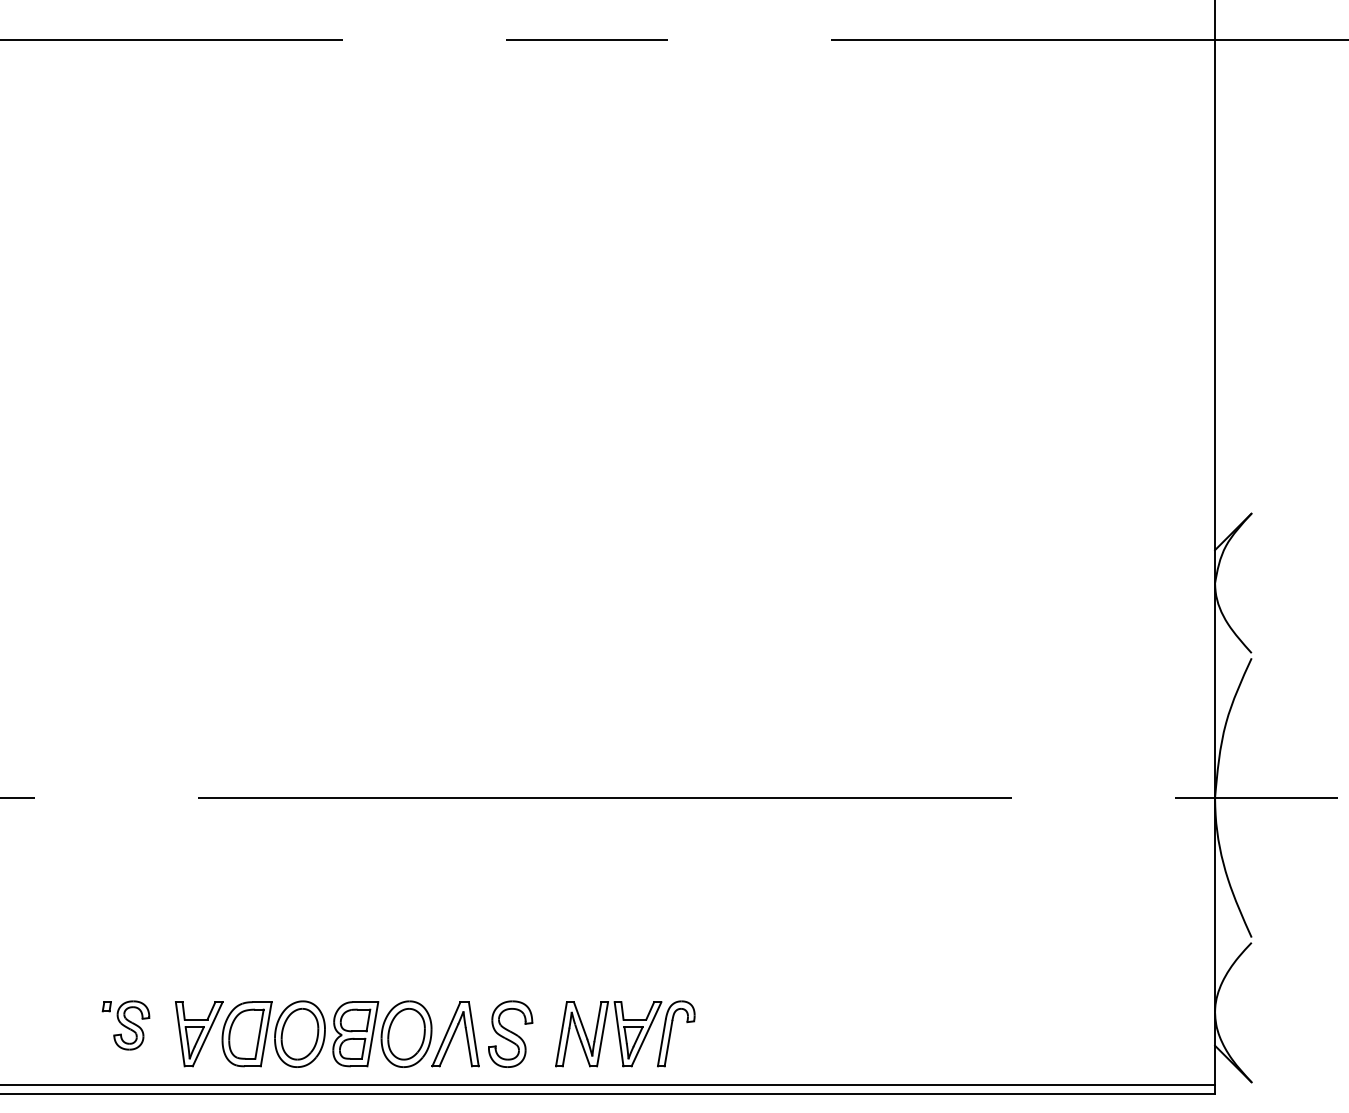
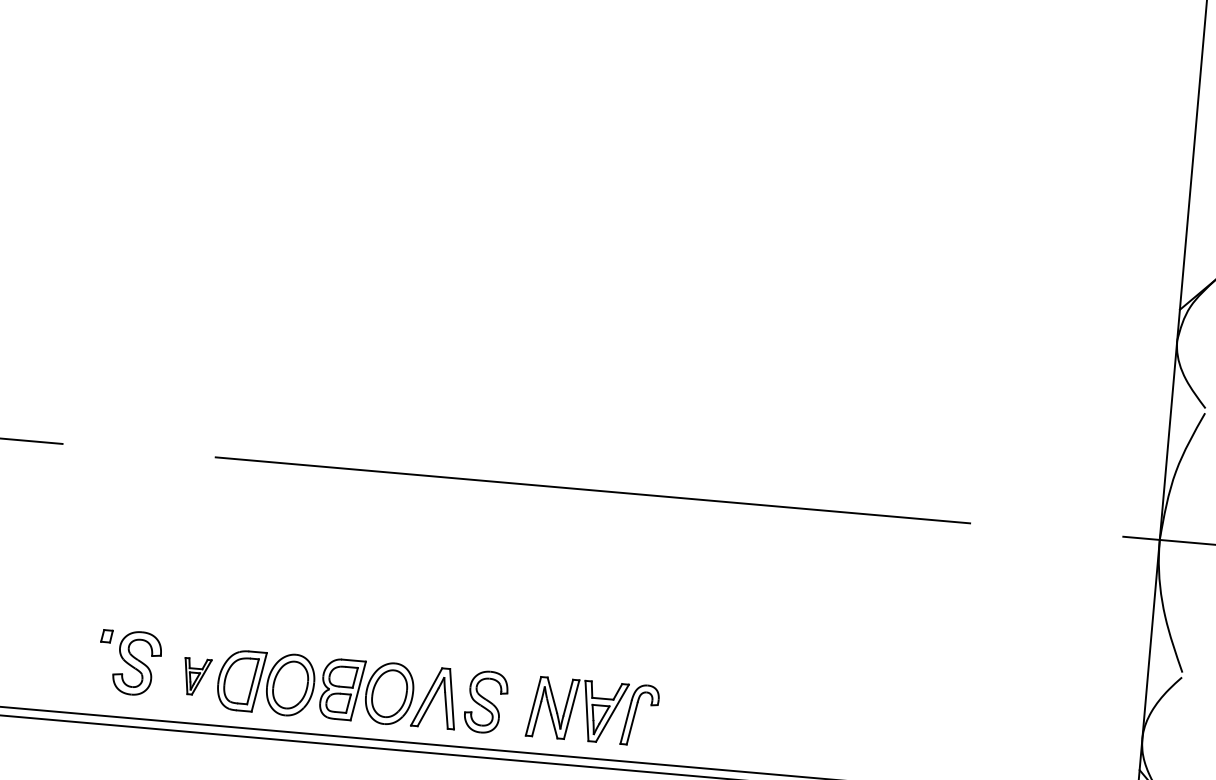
part: (125, 1025) -> (129, 662), size x1.4
part: (199, 1034) -> (197, 677), size x0.6

